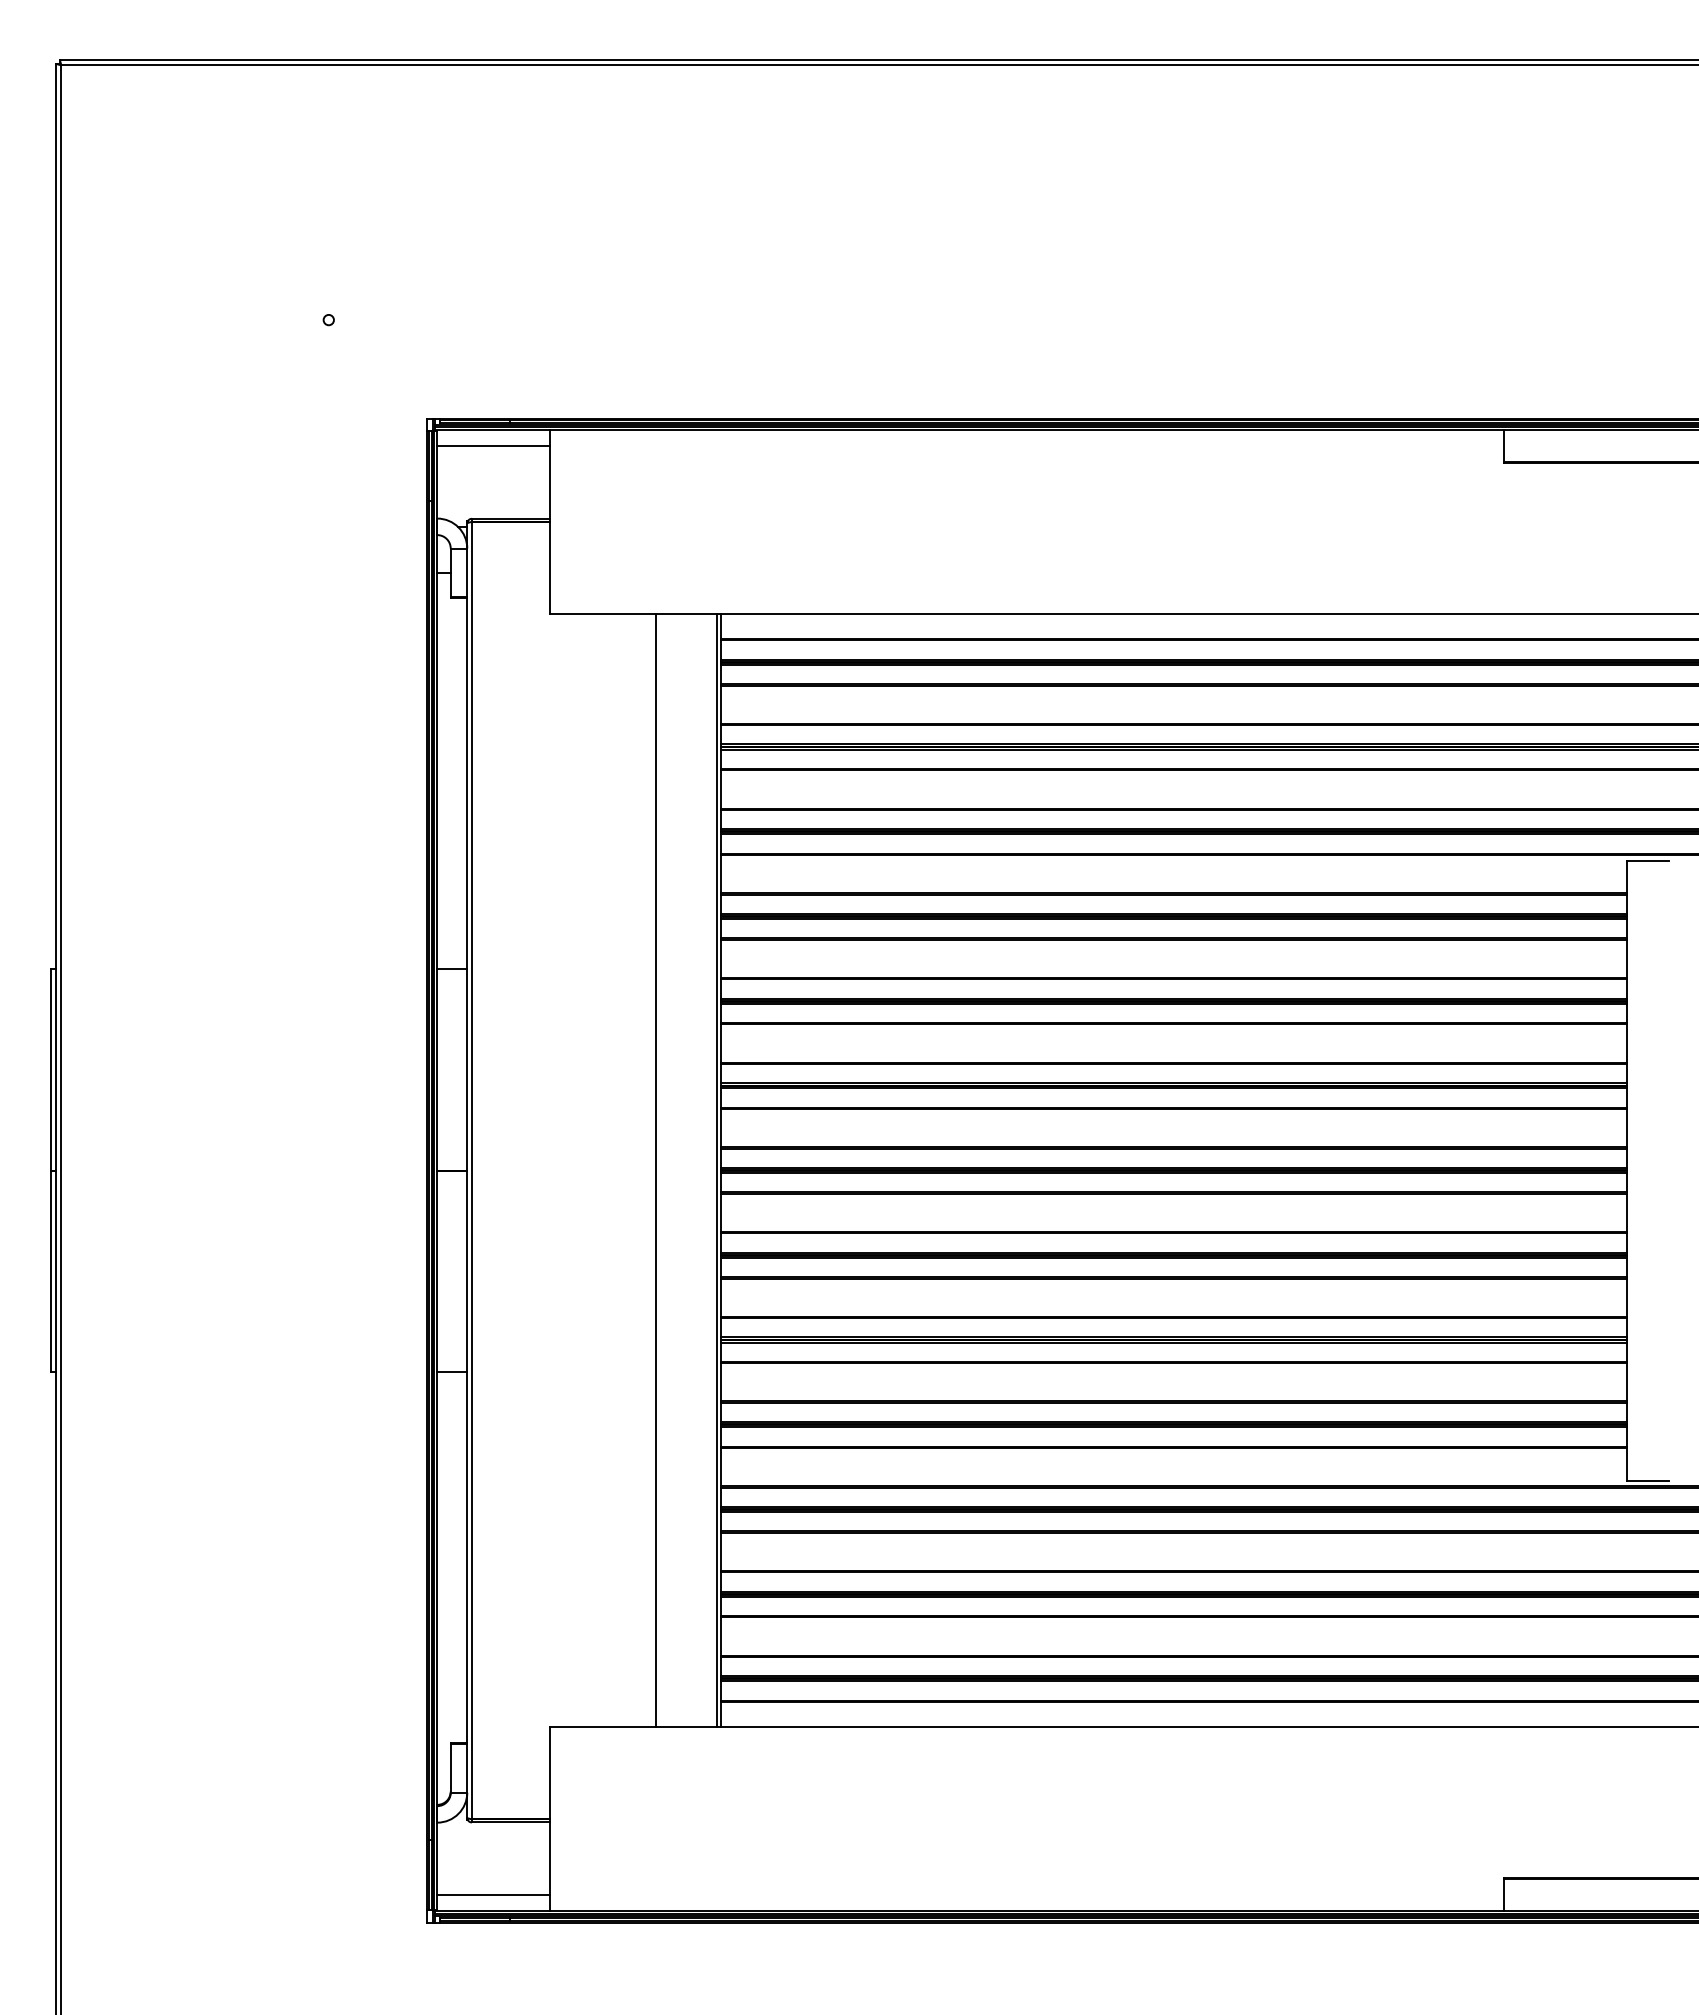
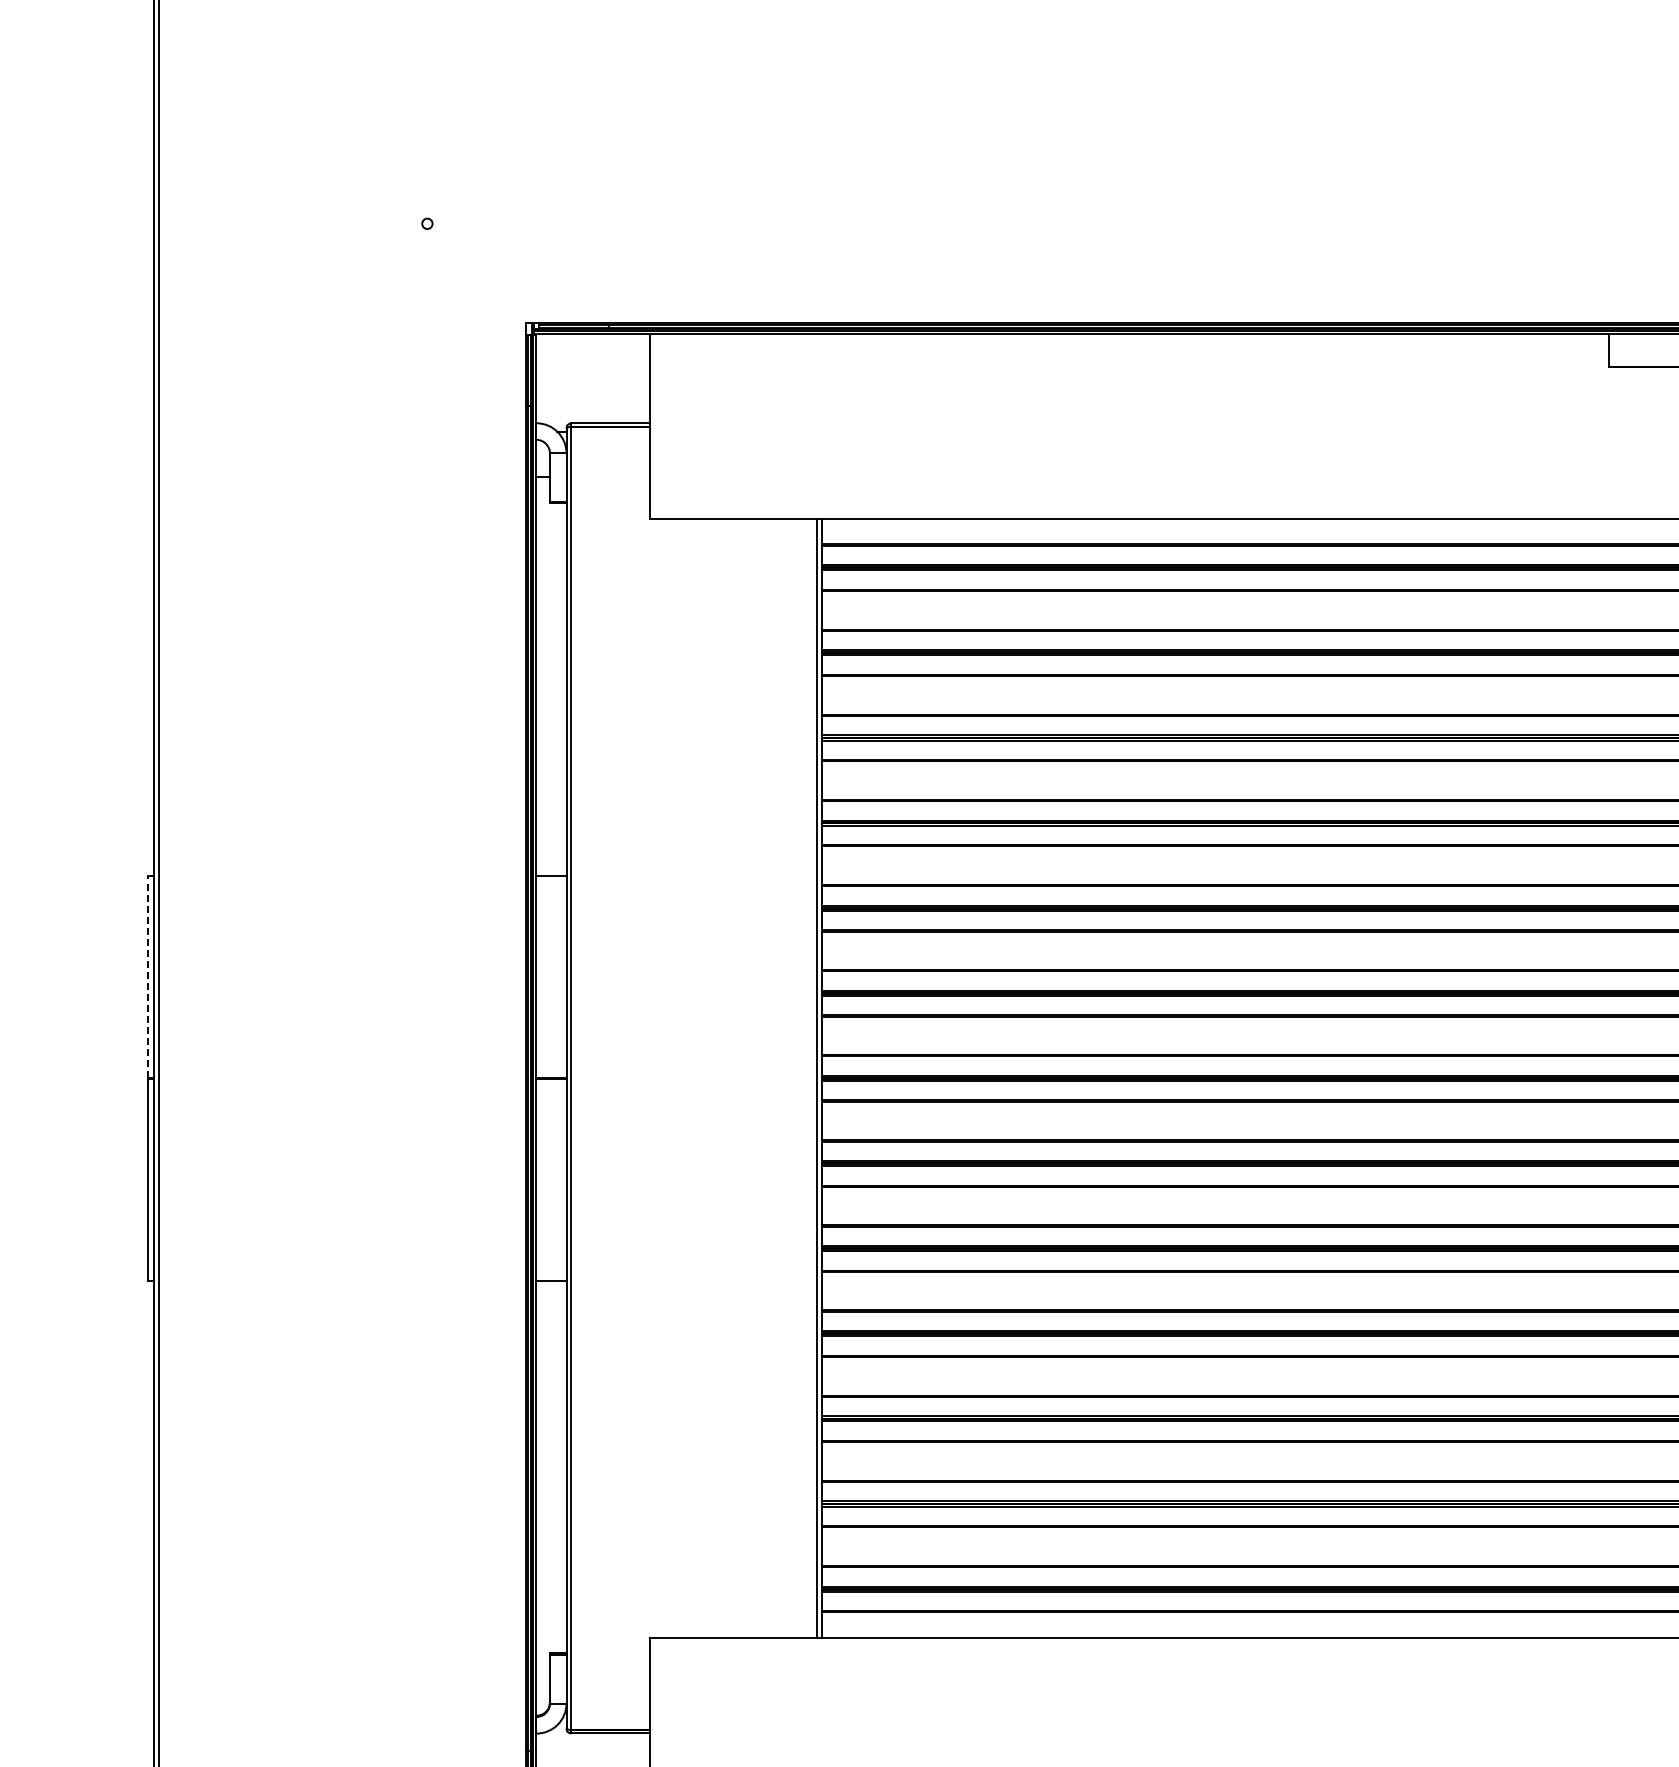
line: (493, 446) -> (592, 350), removed
line: (50, 1069) -> (147, 976), solid -> dashed
line: (656, 1170) -> (756, 1078), removed

